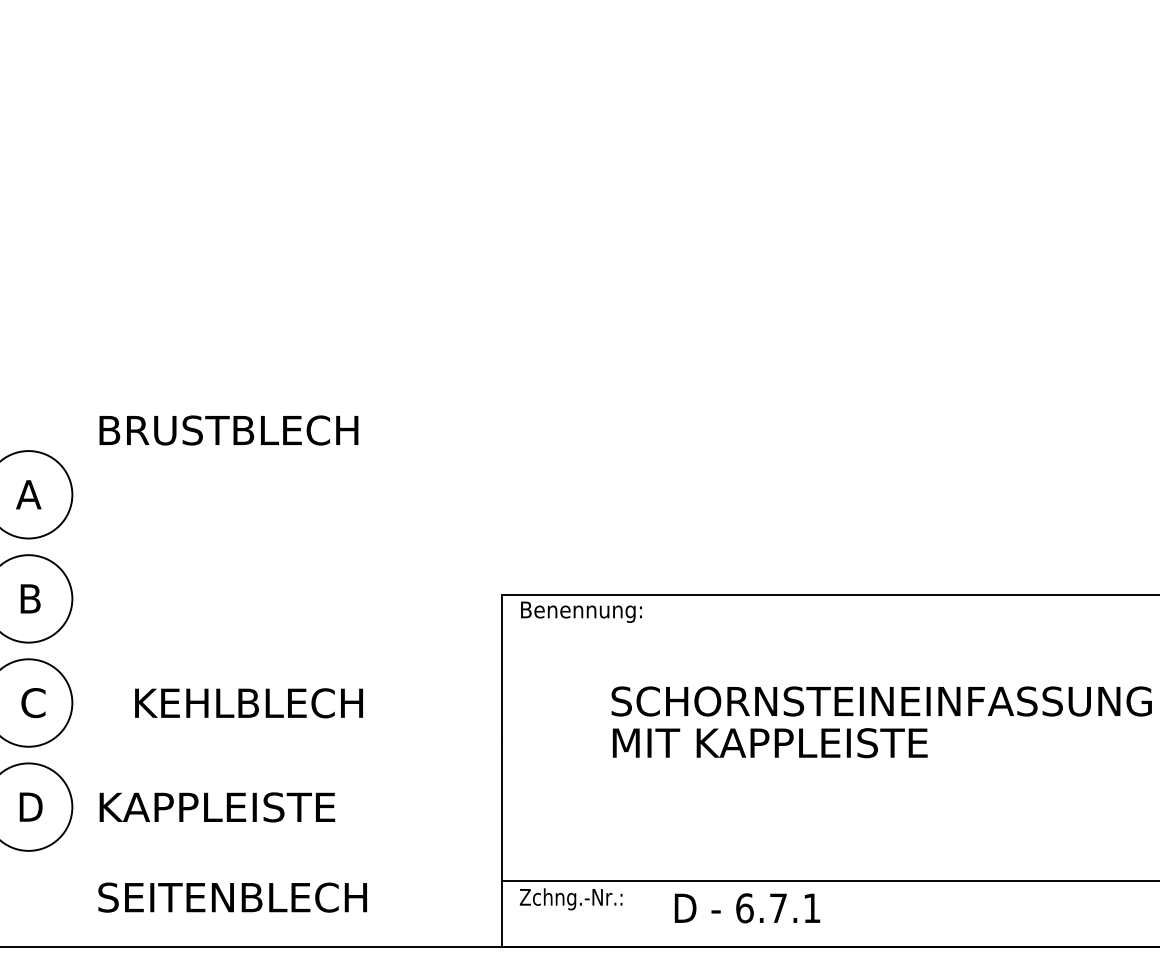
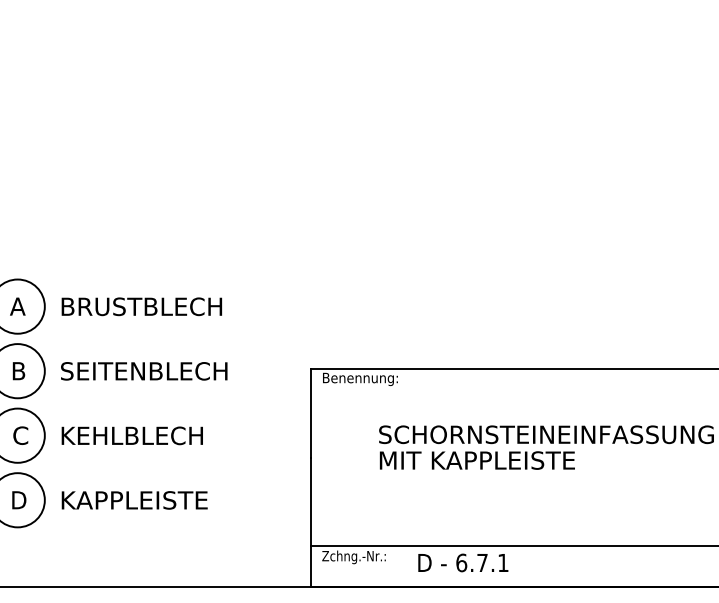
text: (228, 430) -> (141, 306), moved
text: (247, 702) -> (131, 435), moved
text: (233, 897) -> (144, 371), moved

